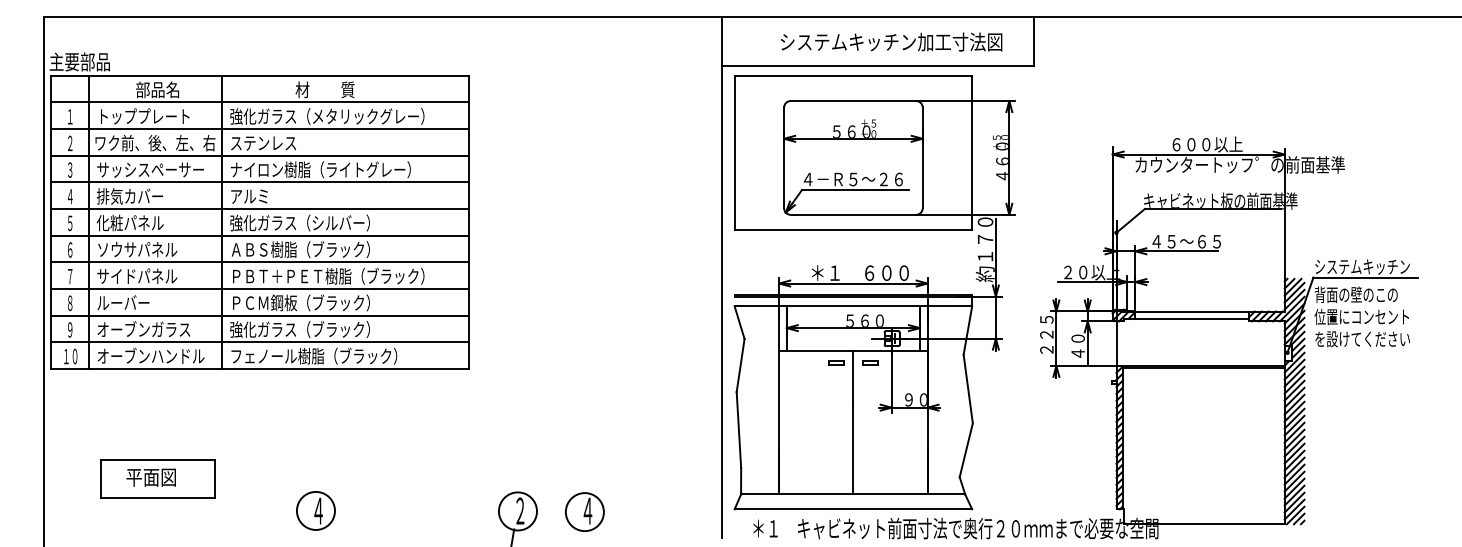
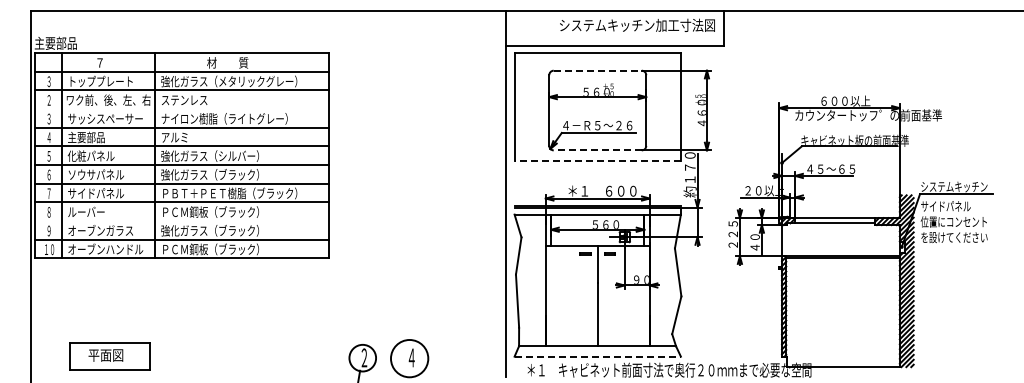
text: (891, 40) -> (637, 24), moved
text: (157, 89) -> (110, 62), 部品名 -> ７
line: (854, 100) -> (598, 70), solid -> dashed
text: (69, 116) -> (48, 81), １ -> ３
line: (259, 155) -> (181, 108), removed
text: (129, 196) -> (90, 137), 排気カバー -> 主要部品
line: (853, 214) -> (597, 150), solid -> dashed
line: (853, 229) -> (597, 160), solid -> dashed
text: (263, 249) -> (184, 174), ＡＢＳ樹脂（ブラック） -> 強化ガラス（ブラック）
text: (1355, 294) -> (949, 206), 背面の壁のこの -> サイドパネル
line: (259, 314) -> (181, 220), removed
text: (314, 356) -> (220, 249), フェノール樹脂（ブラック） -> ＰＣＭ鋼板（ブラック）
part: (156, 479) -> (109, 356), moved
line: (854, 509) -> (598, 356), solid -> dashed
part: (316, 510) -> (221, 357), removed
circle: (584, 511) -> (409, 358), size x1.4

